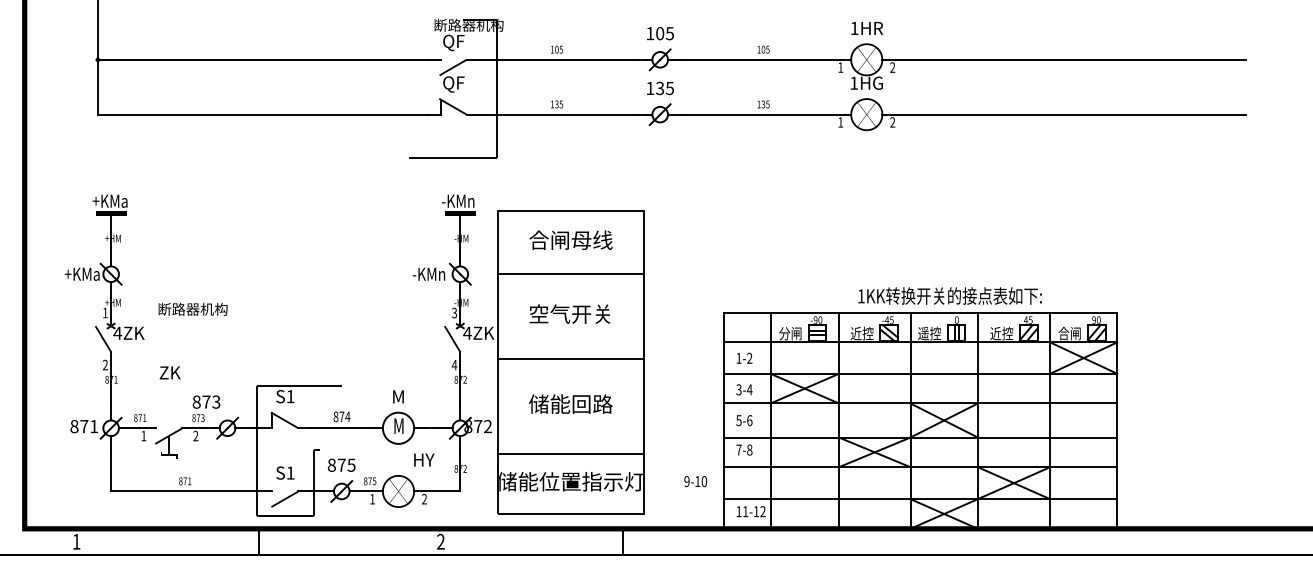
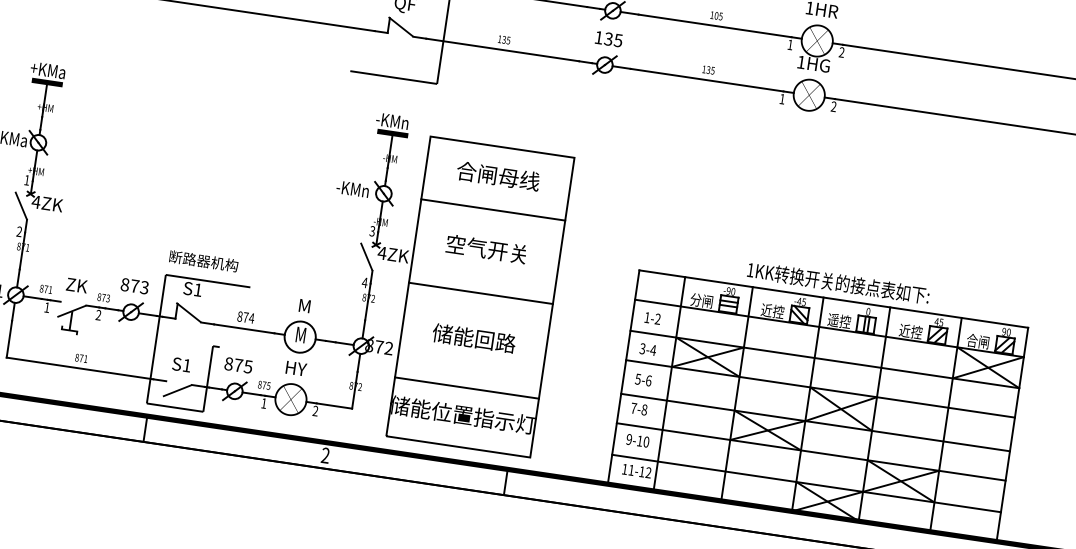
text: (949, 295) -> (837, 282), moved
text: (192, 308) -> (203, 260), moved
text: (169, 372) -> (76, 285), moved
text: (206, 401) -> (134, 285), moved
text: (424, 459) -> (296, 368), moved
text: (695, 481) -> (637, 440), moved

